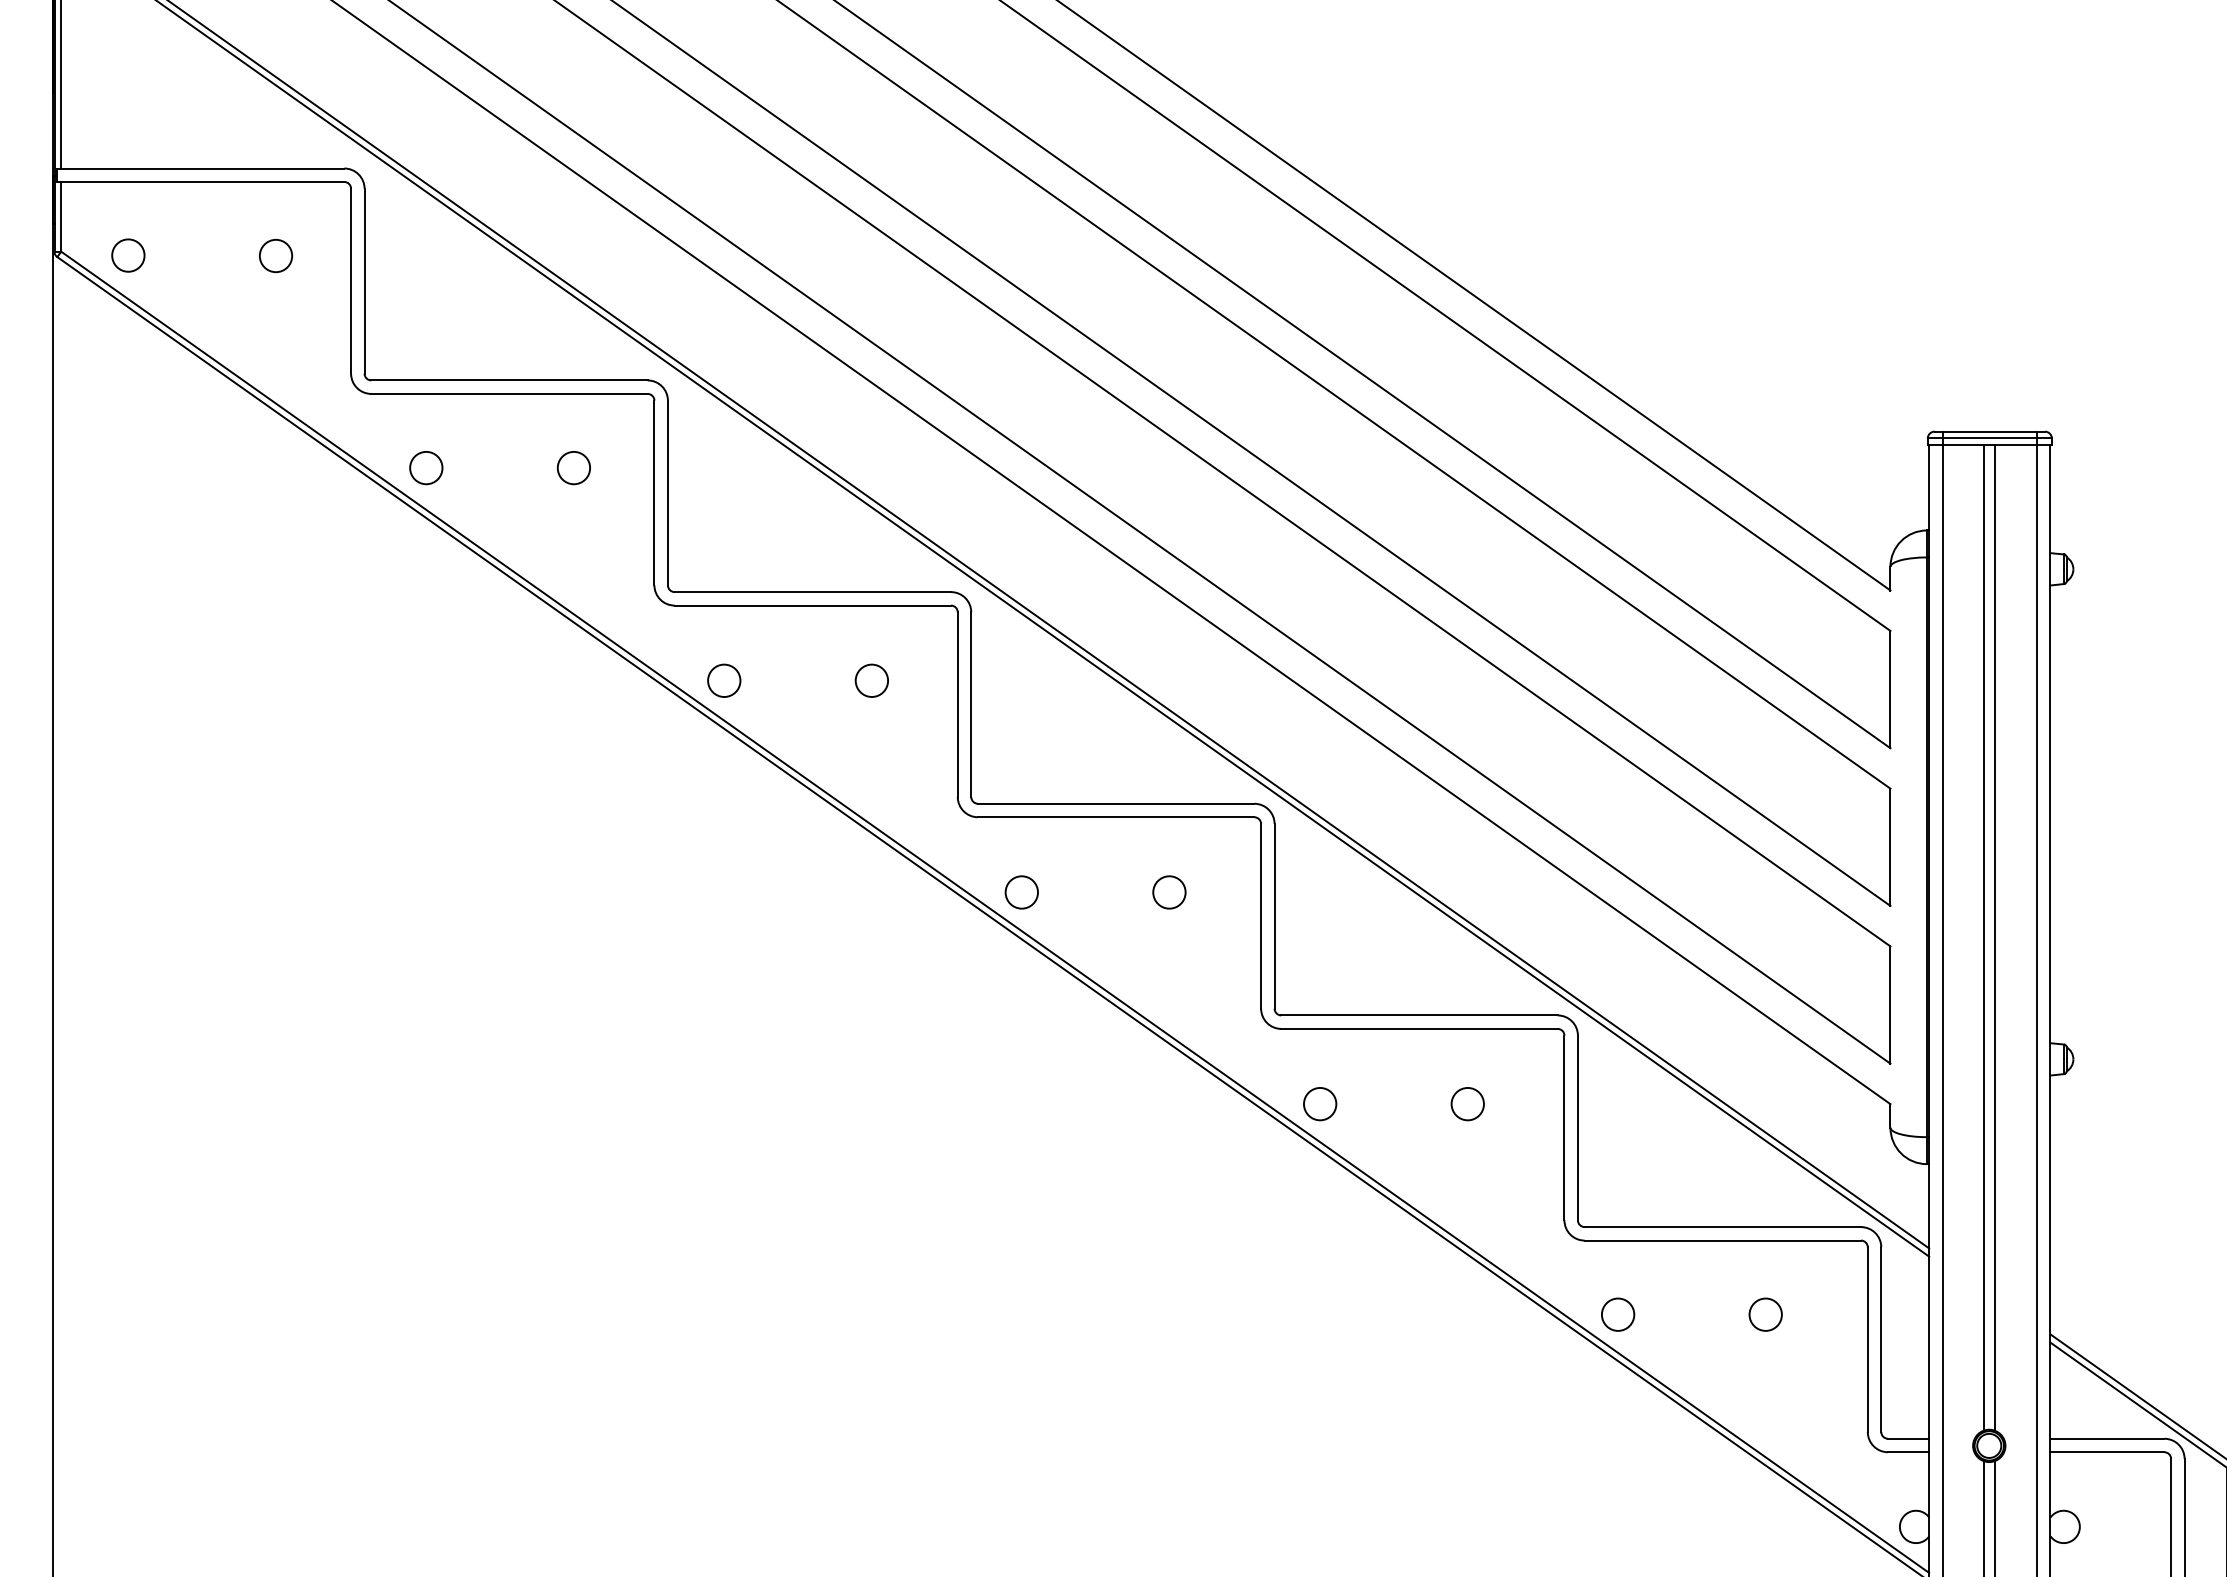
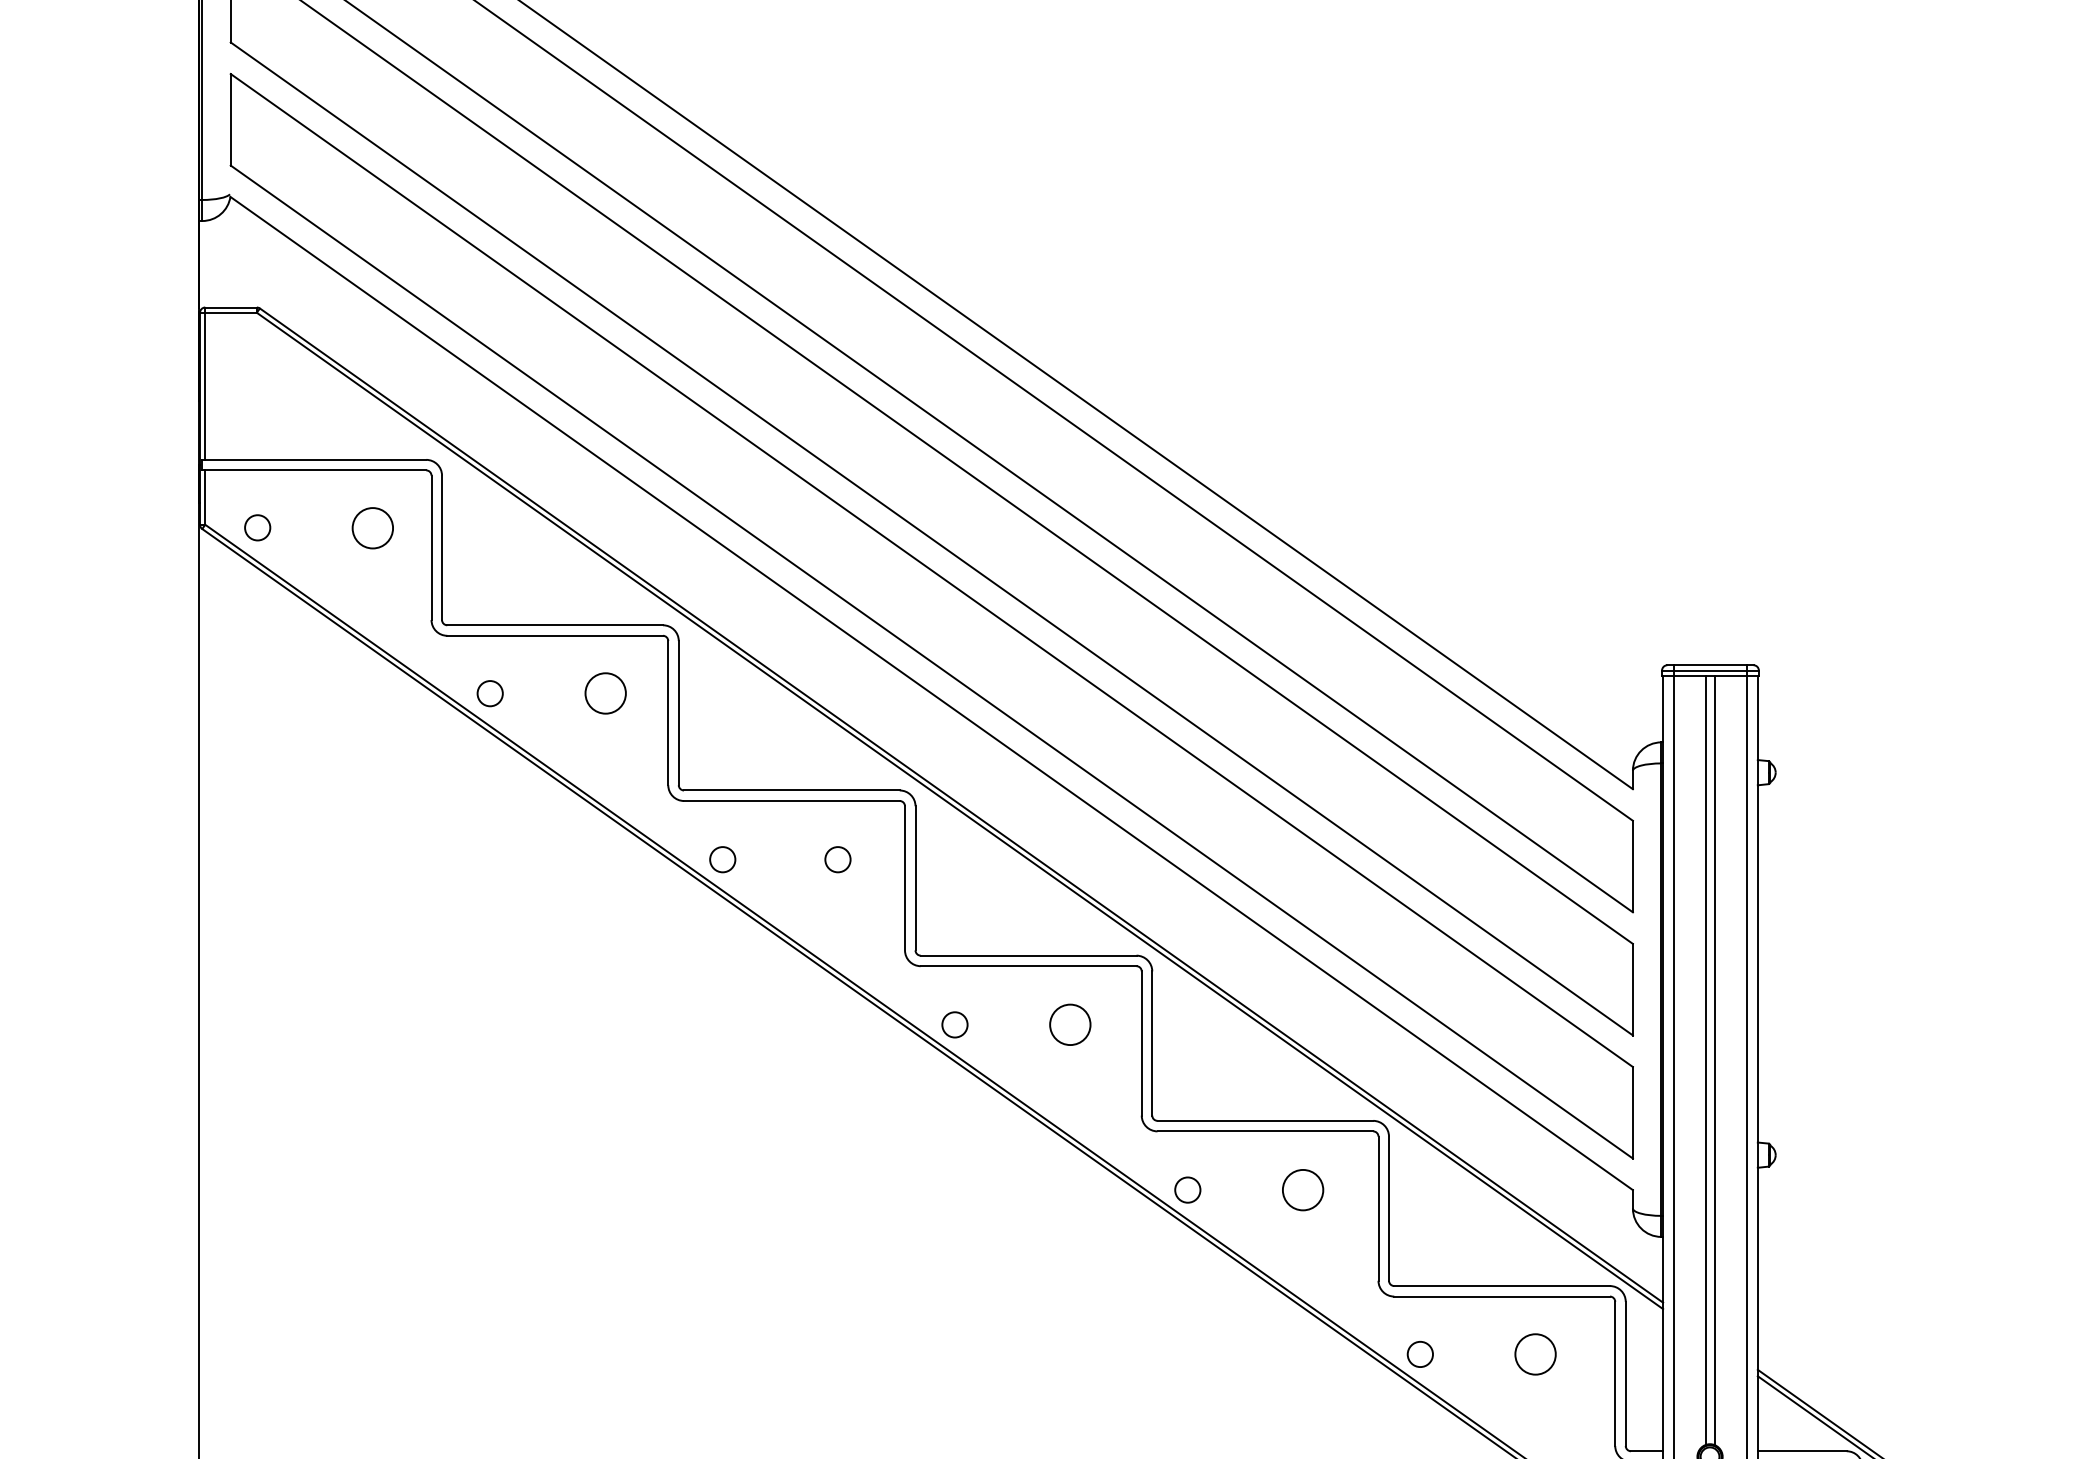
circle: (275, 255) -> (372, 527), size x1.6
circle: (572, 467) -> (604, 693), size x1.6
circle: (1168, 891) -> (1069, 1024), size x1.6
circle: (1467, 1103) -> (1302, 1189), size x1.6
circle: (1765, 1314) -> (1535, 1354), size x1.6

